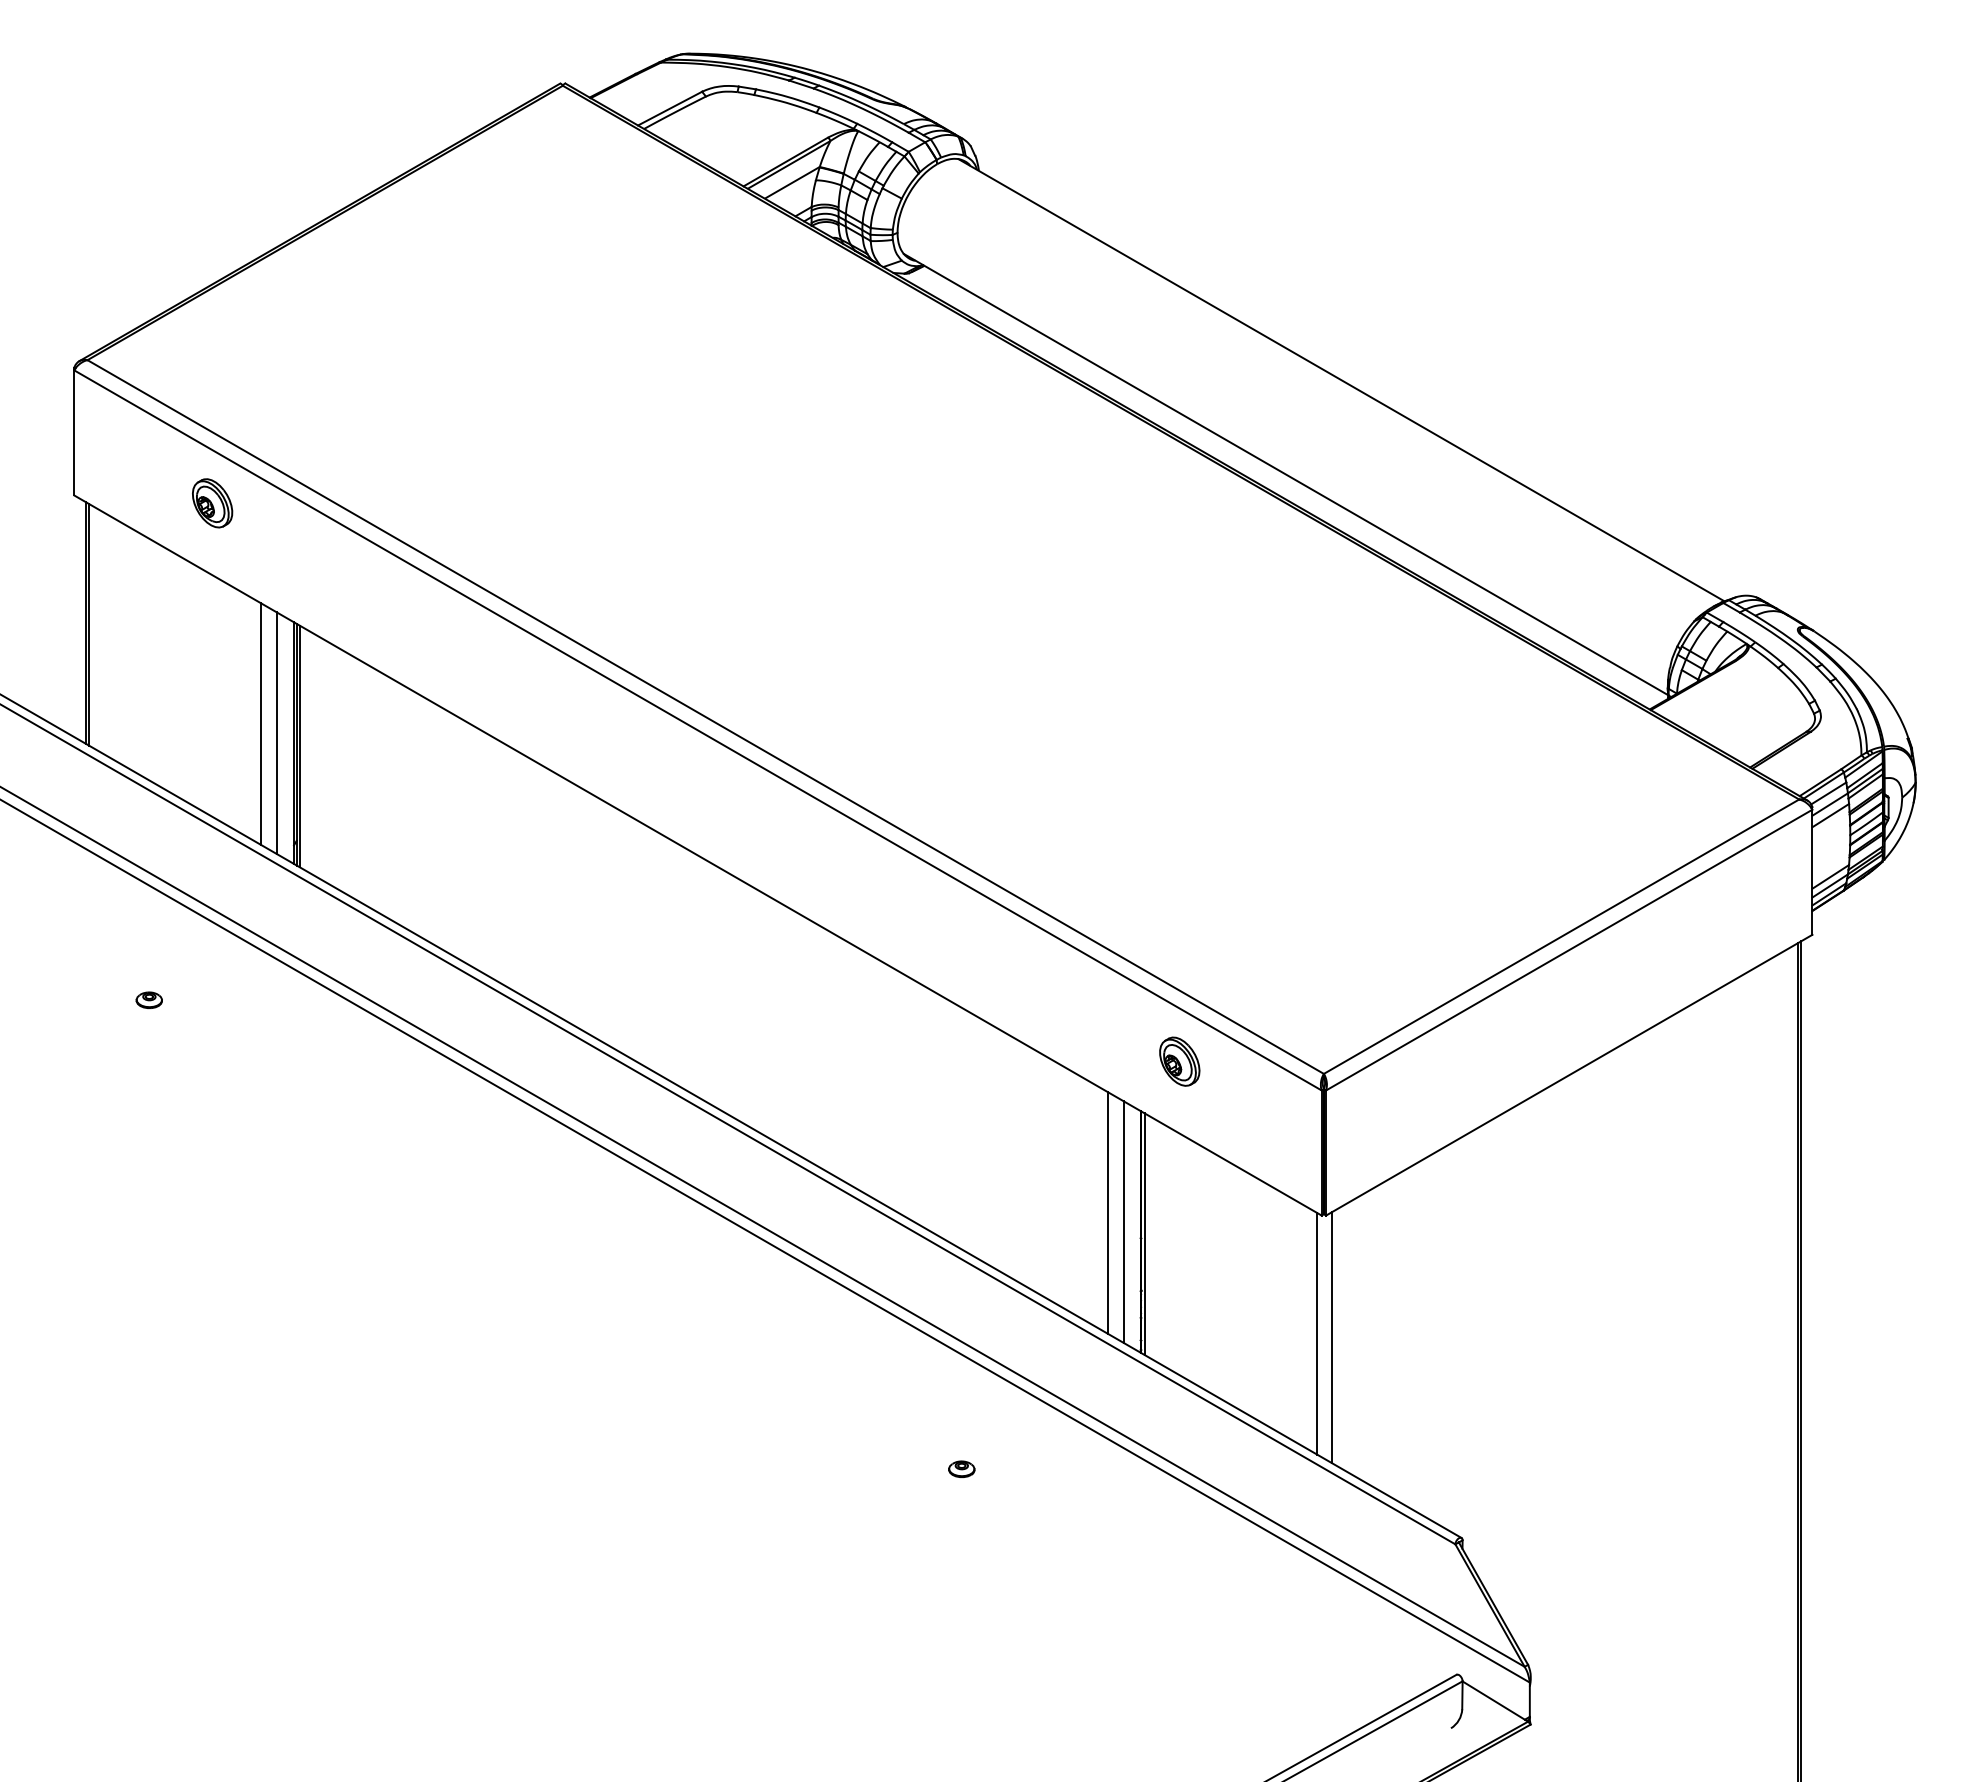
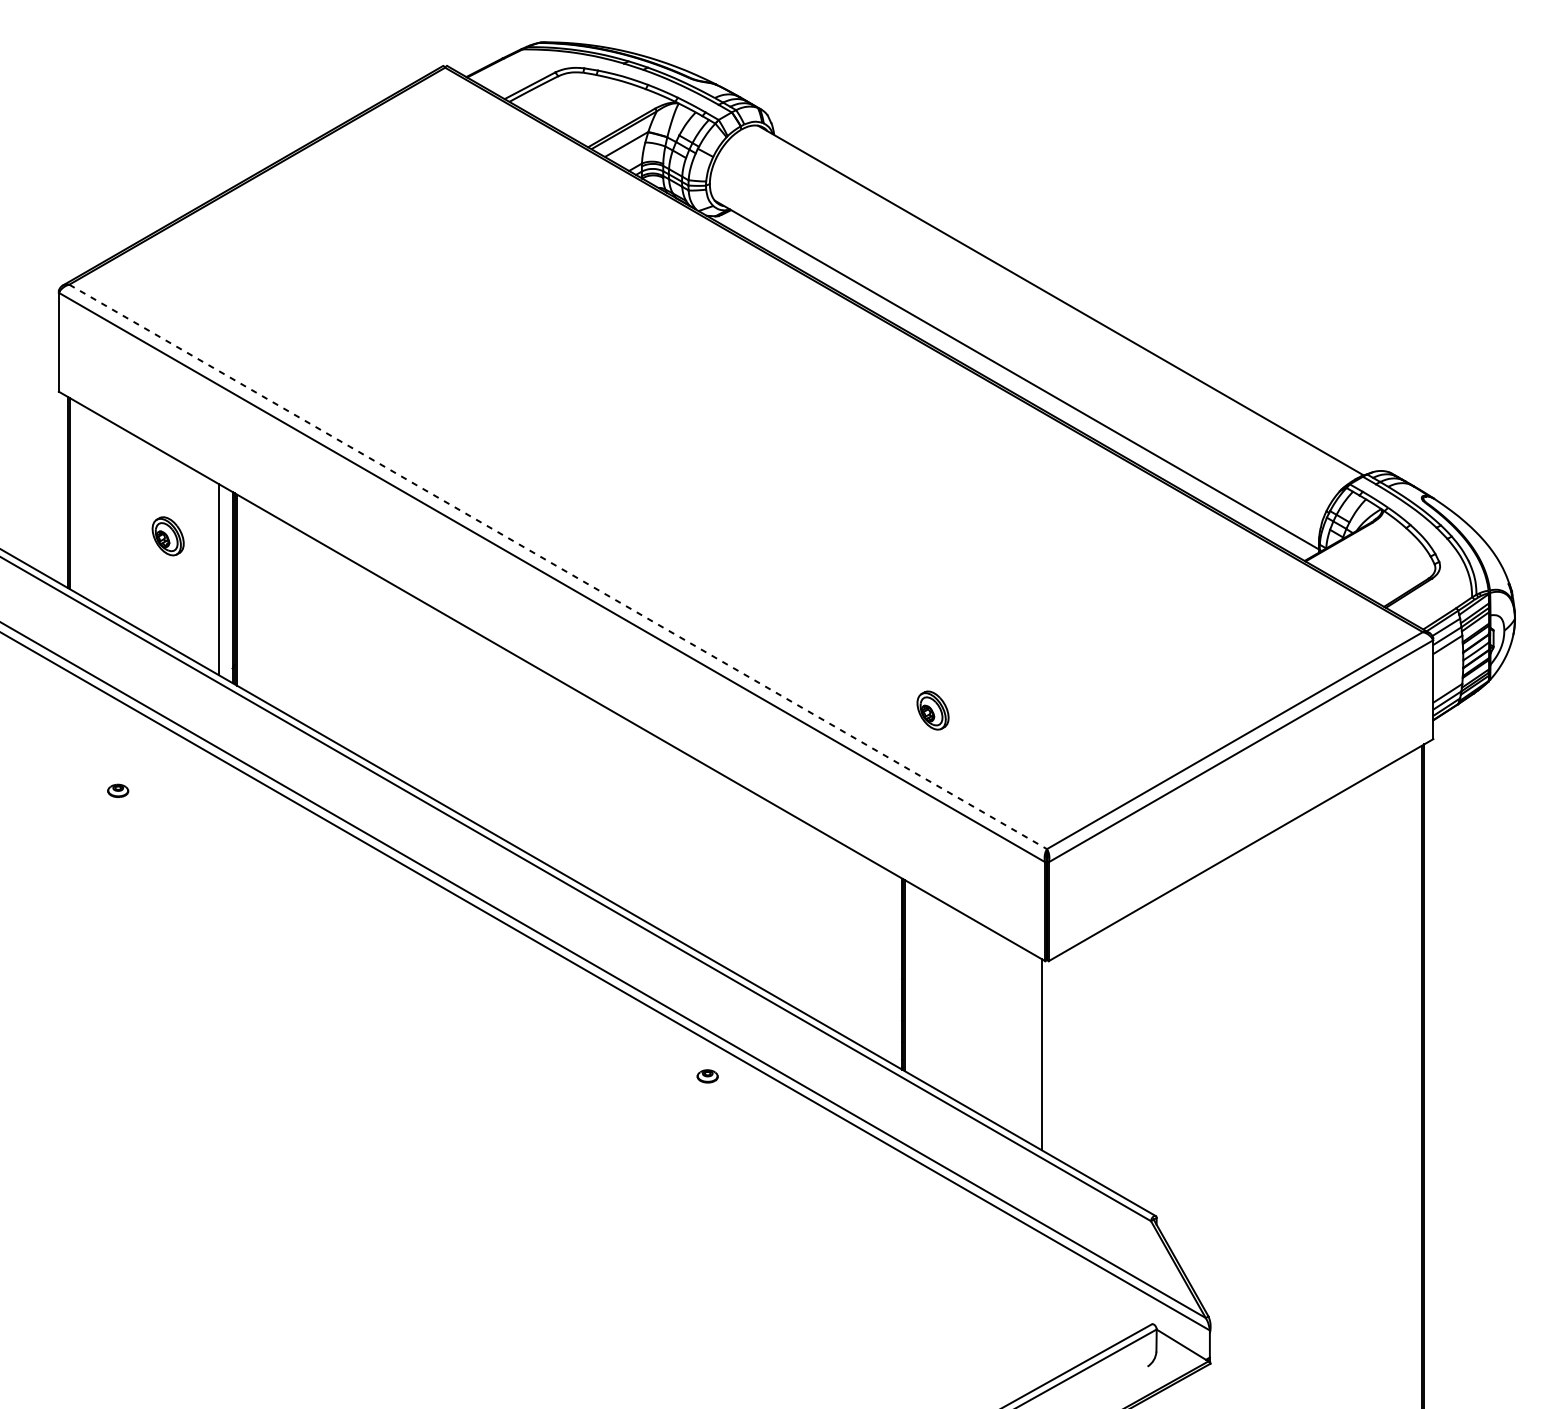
part: (212, 503) -> (168, 536), moved
line: (705, 717) -> (557, 567), solid -> dashed
line: (261, 724) -> (206, 572), removed
part: (1179, 1061) -> (932, 710), moved
line: (1108, 1212) -> (876, 958), removed
line: (1123, 1221) -> (888, 965), removed
line: (1332, 1337) -> (1053, 1057), removed
part: (961, 1468) -> (707, 1075), moved

